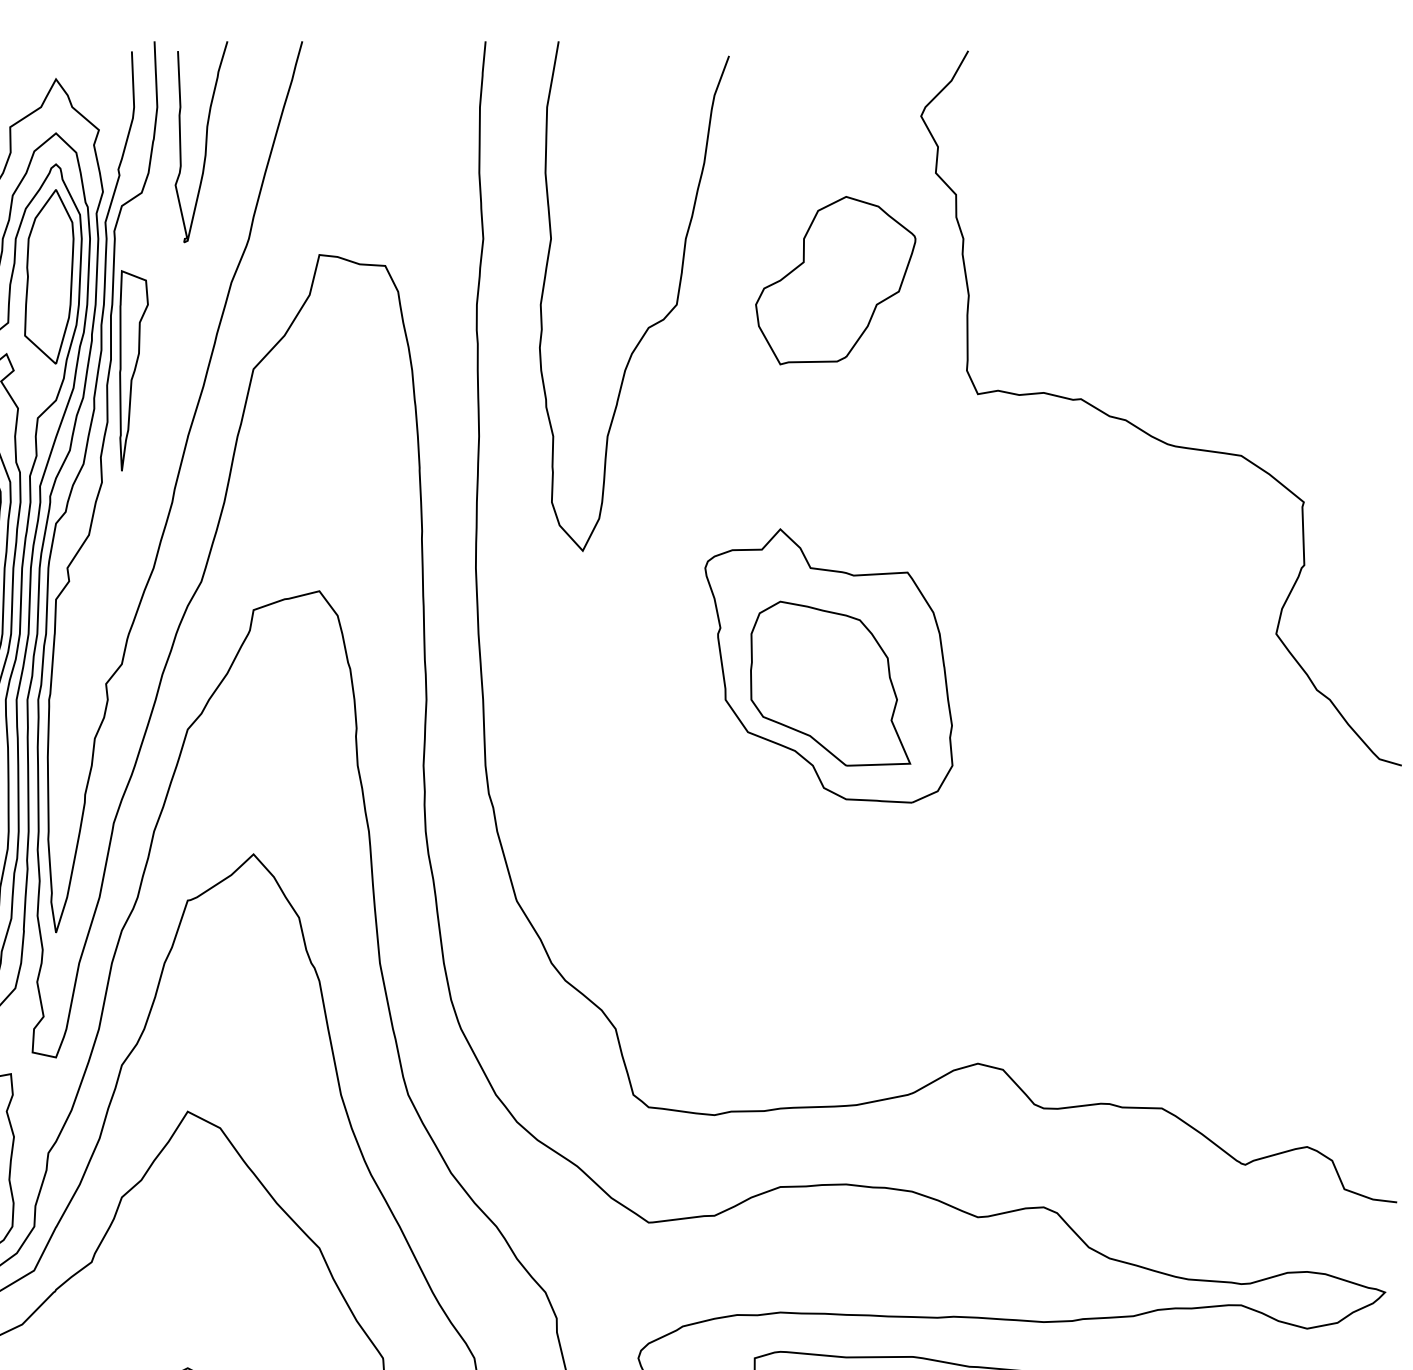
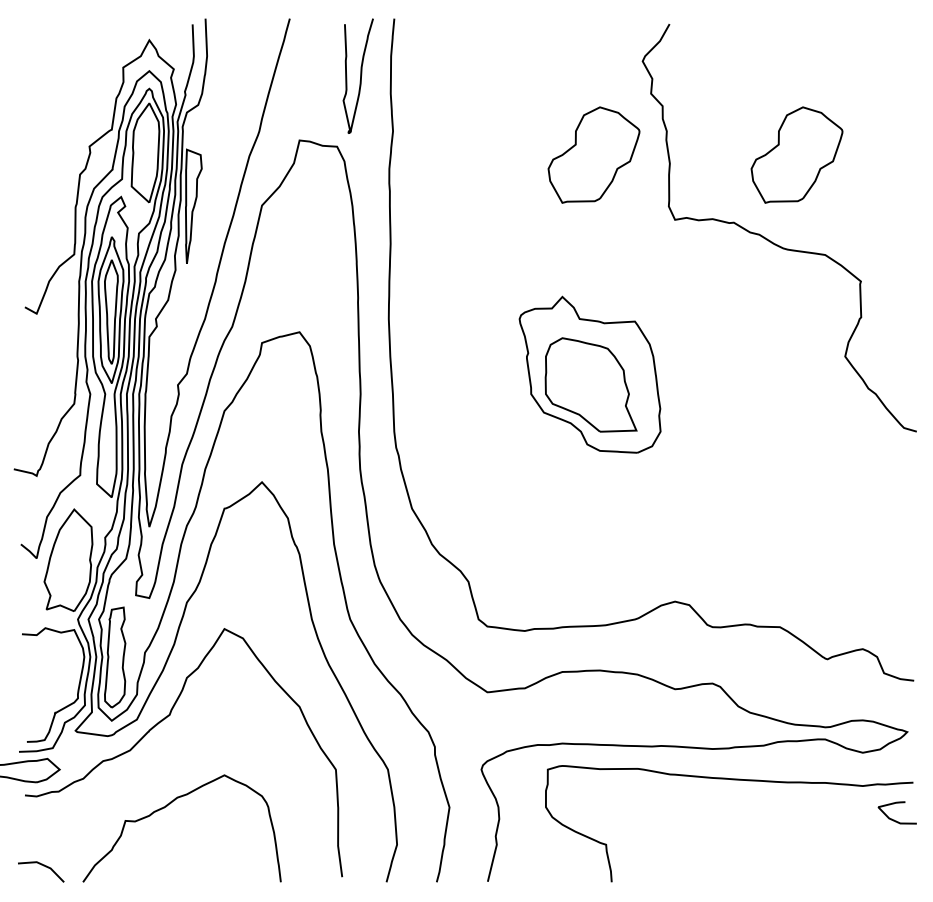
curve: (205, 141) -> (360, 75), moved
part: (1190, 279) -> (796, 154), added
curve: (648, 325) -> (487, 180), removed

